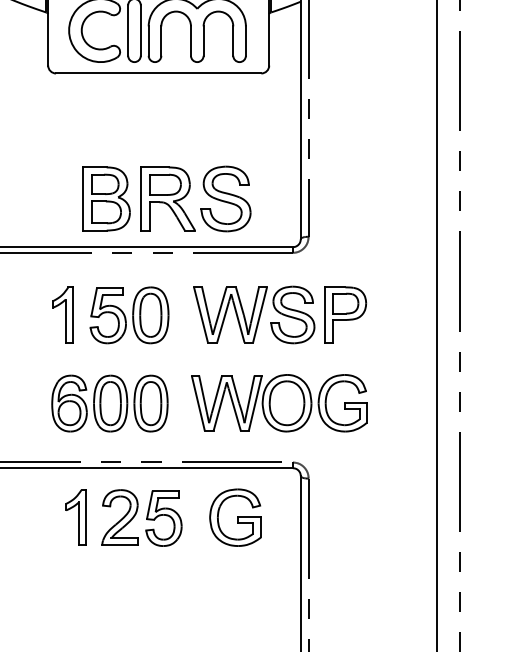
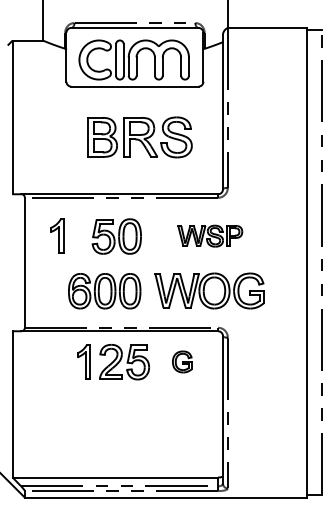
part: (166, 199) -> (139, 137), moved
part: (62, 313) -> (57, 235), moved
part: (280, 313) -> (210, 235), size x0.6
part: (233, 516) -> (181, 361), size x0.6

